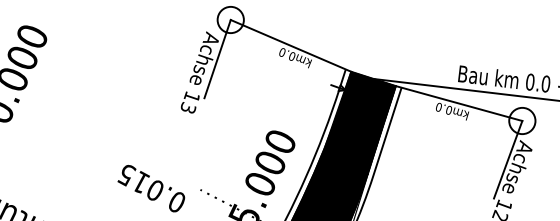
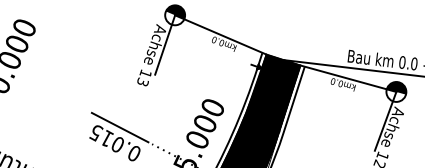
fill: (230, 15) -> (174, 11), added
fill: (522, 115) -> (396, 87), added
line: (158, 167) -> (120, 127), added

